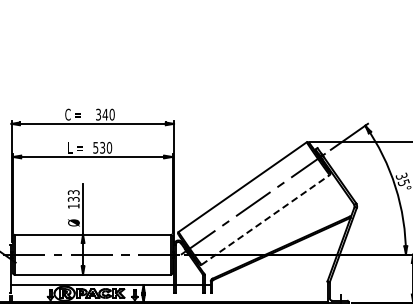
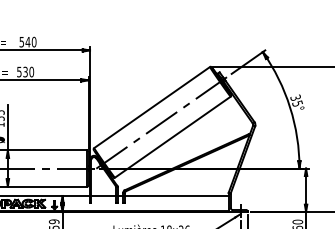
text: (98, 113) -> (21, 41), 340 -> 540
line: (266, 219) -> (173, 136), dashed -> solid
line: (269, 285) -> (176, 196), added

